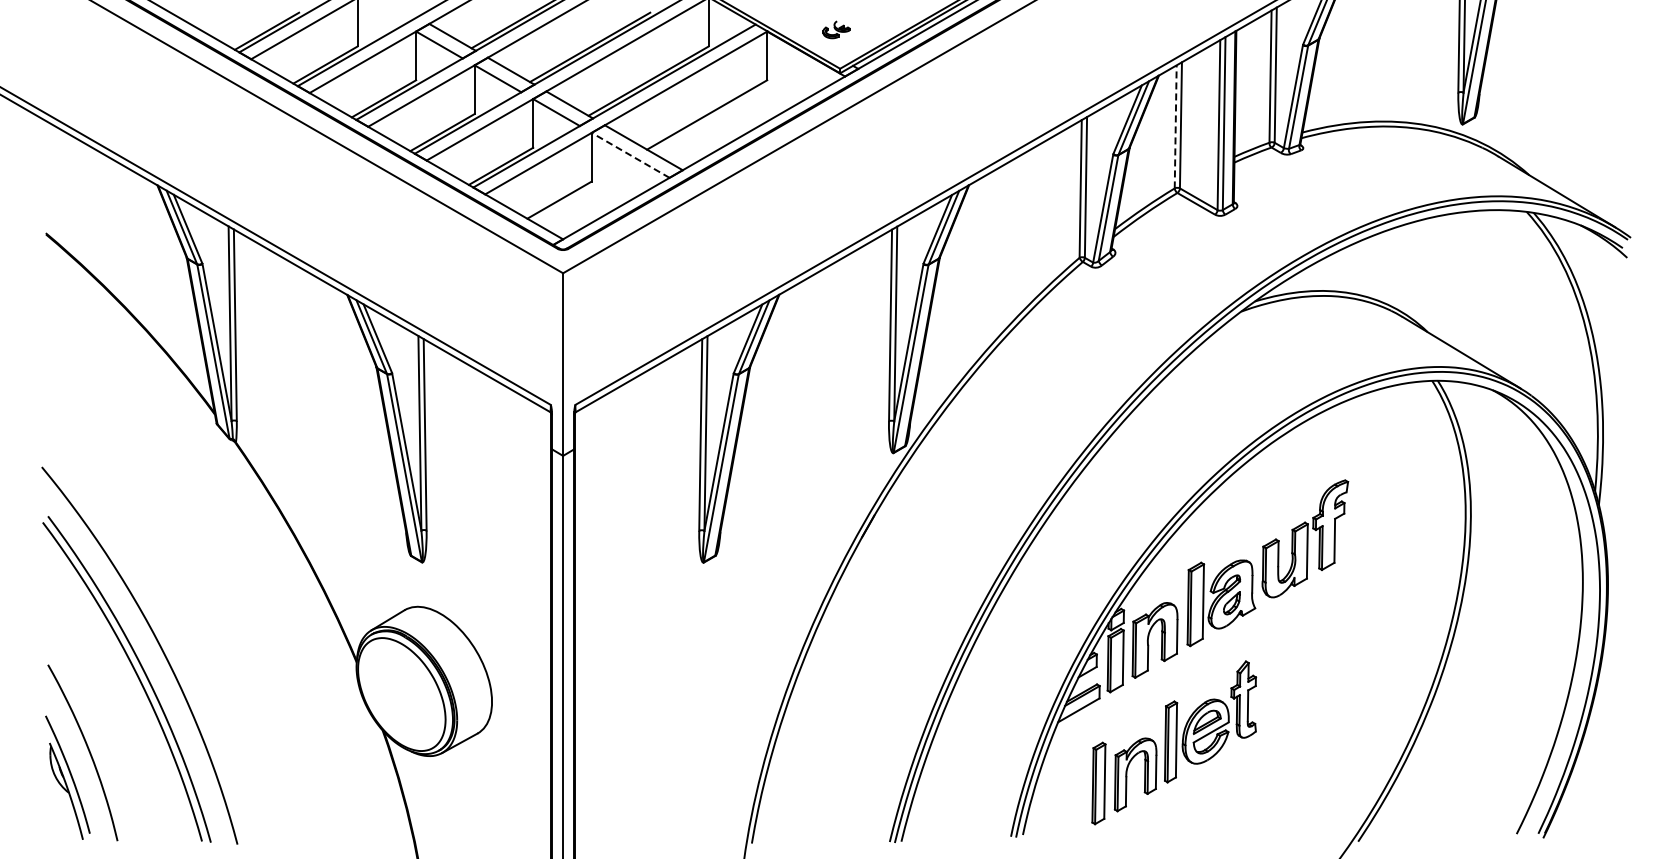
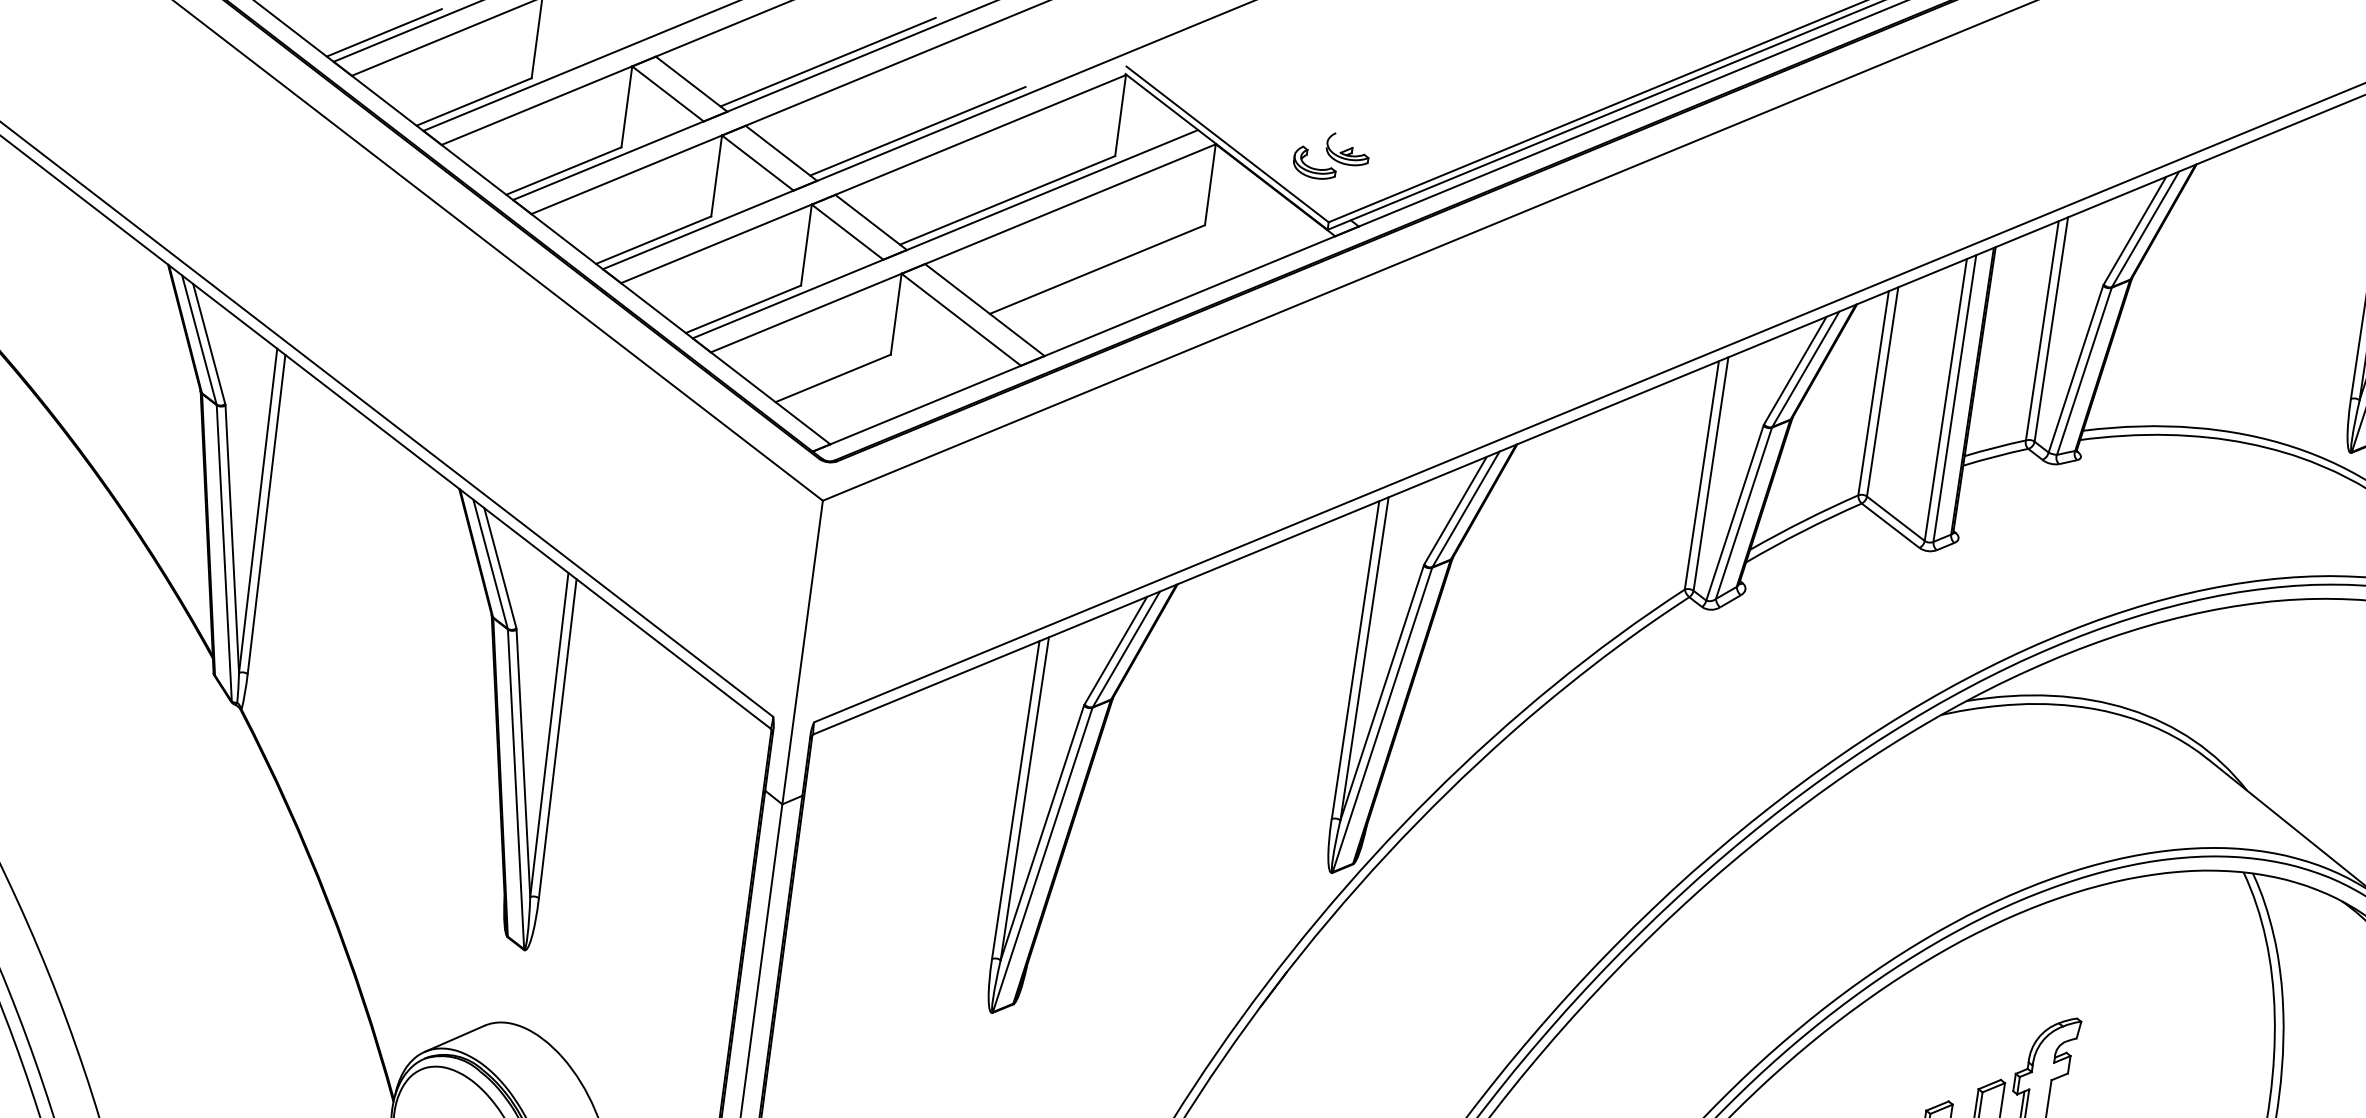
part: (836, 29) -> (1331, 156), size x1.67
line: (1175, 126) -> (1873, 392), dashed -> solid
line: (630, 155) -> (960, 319), dashed -> solid

